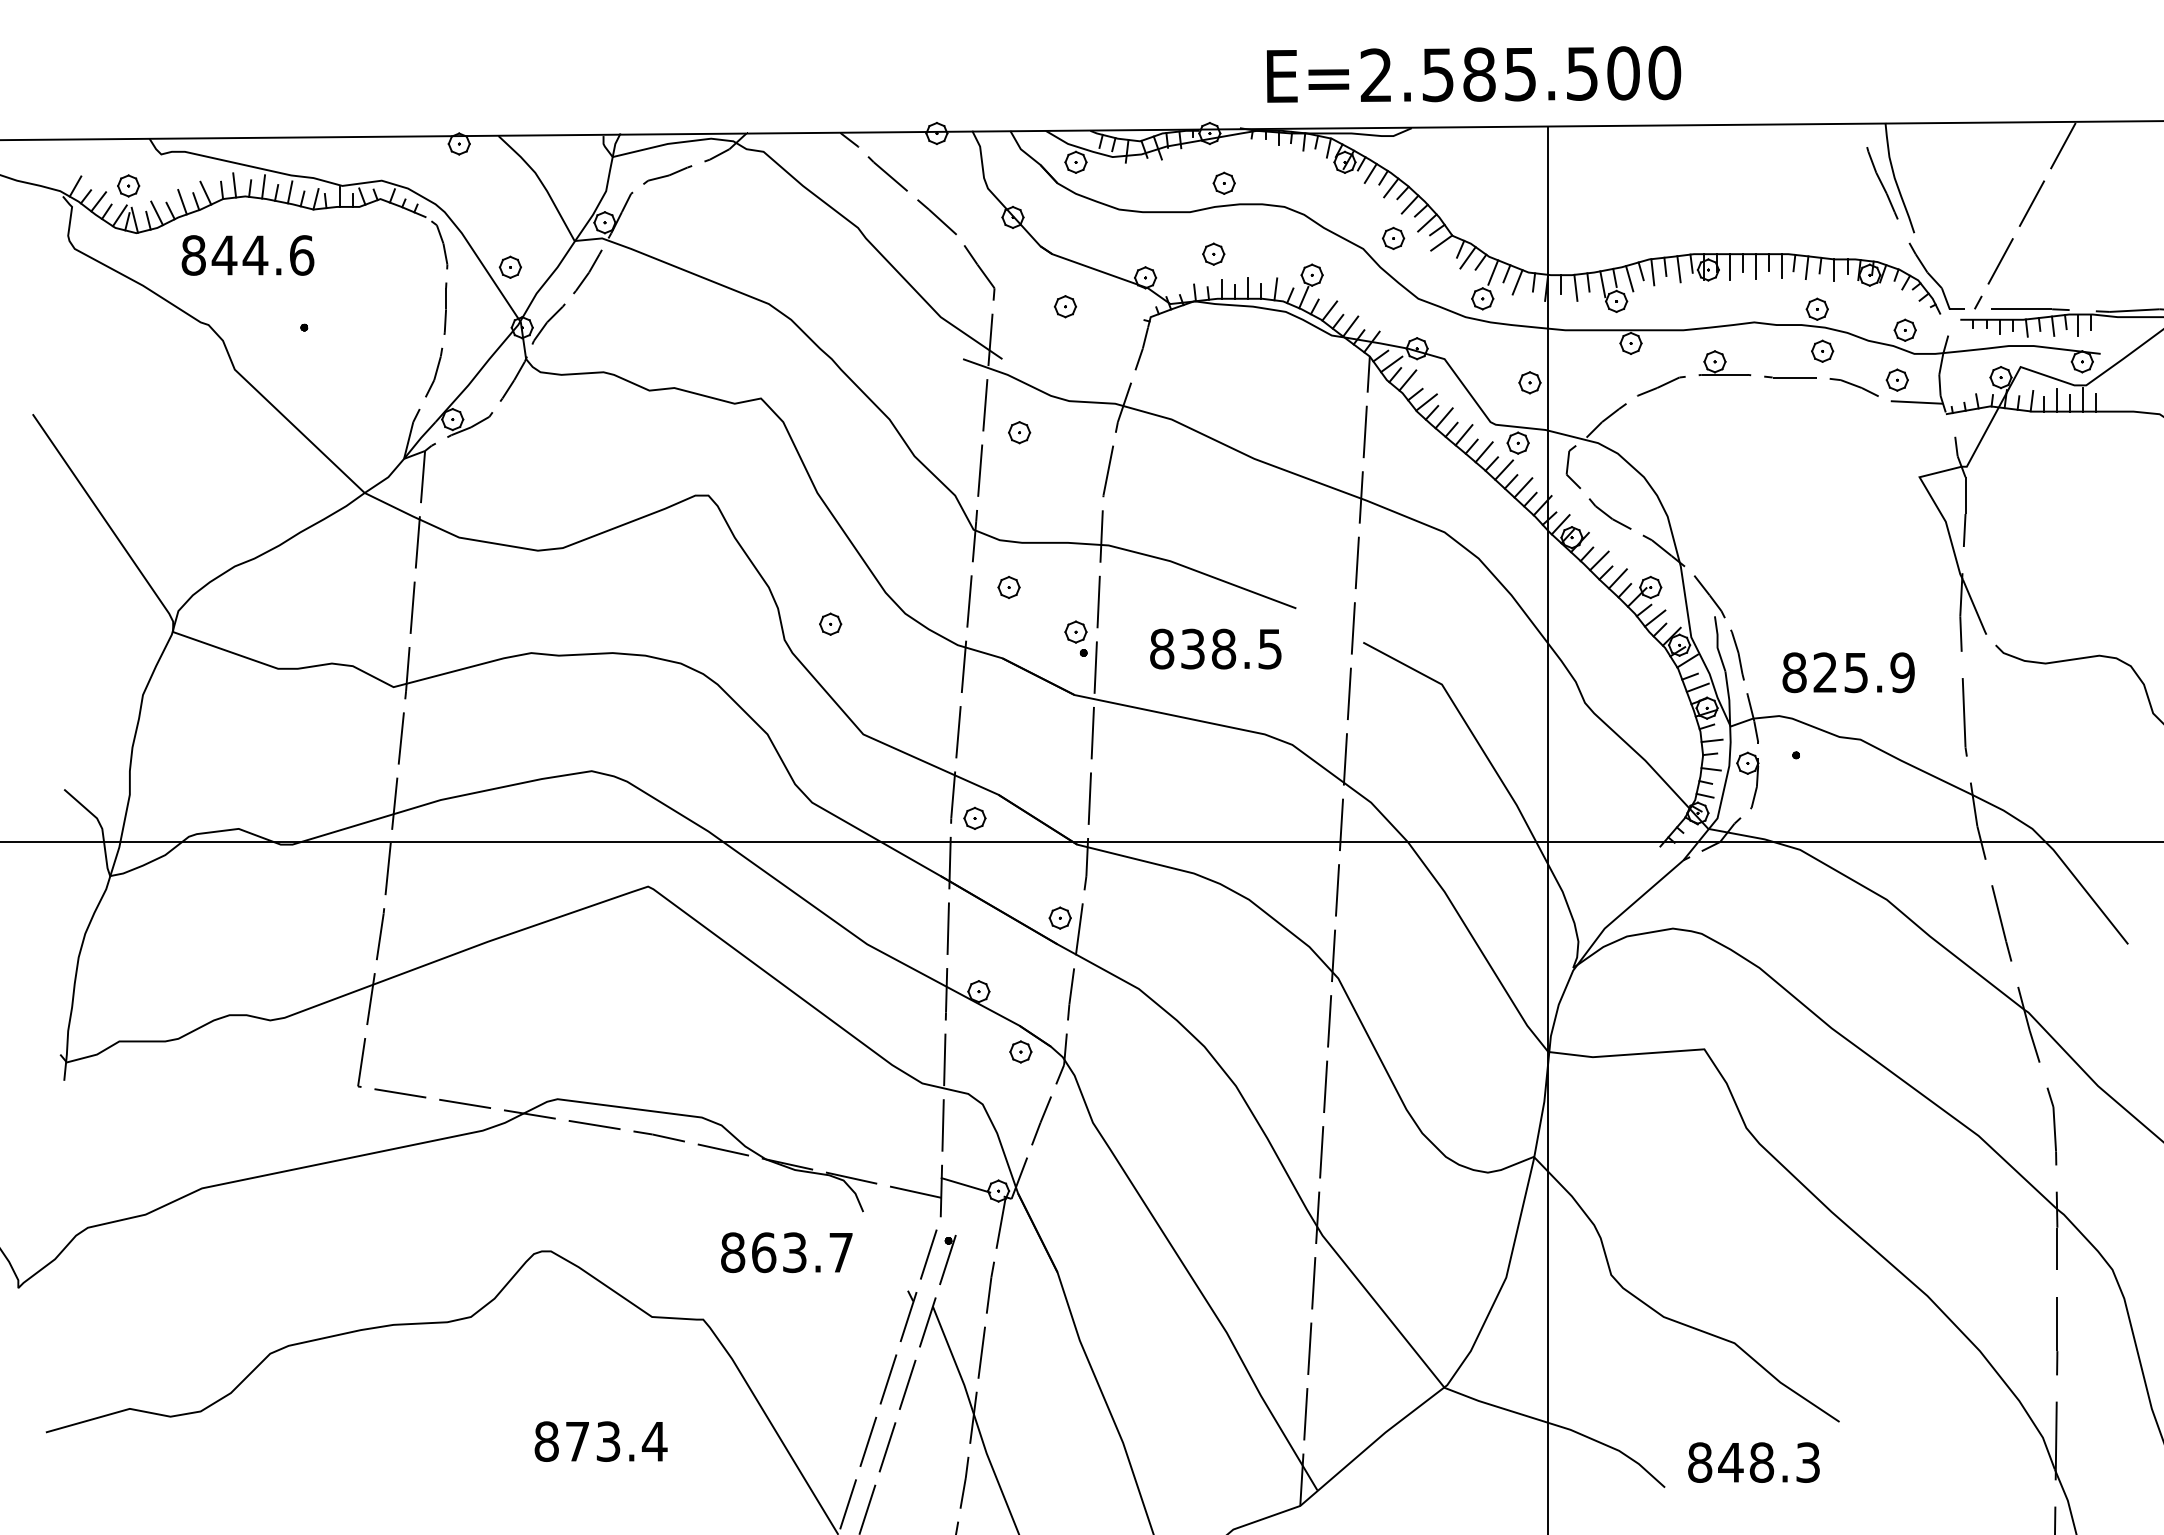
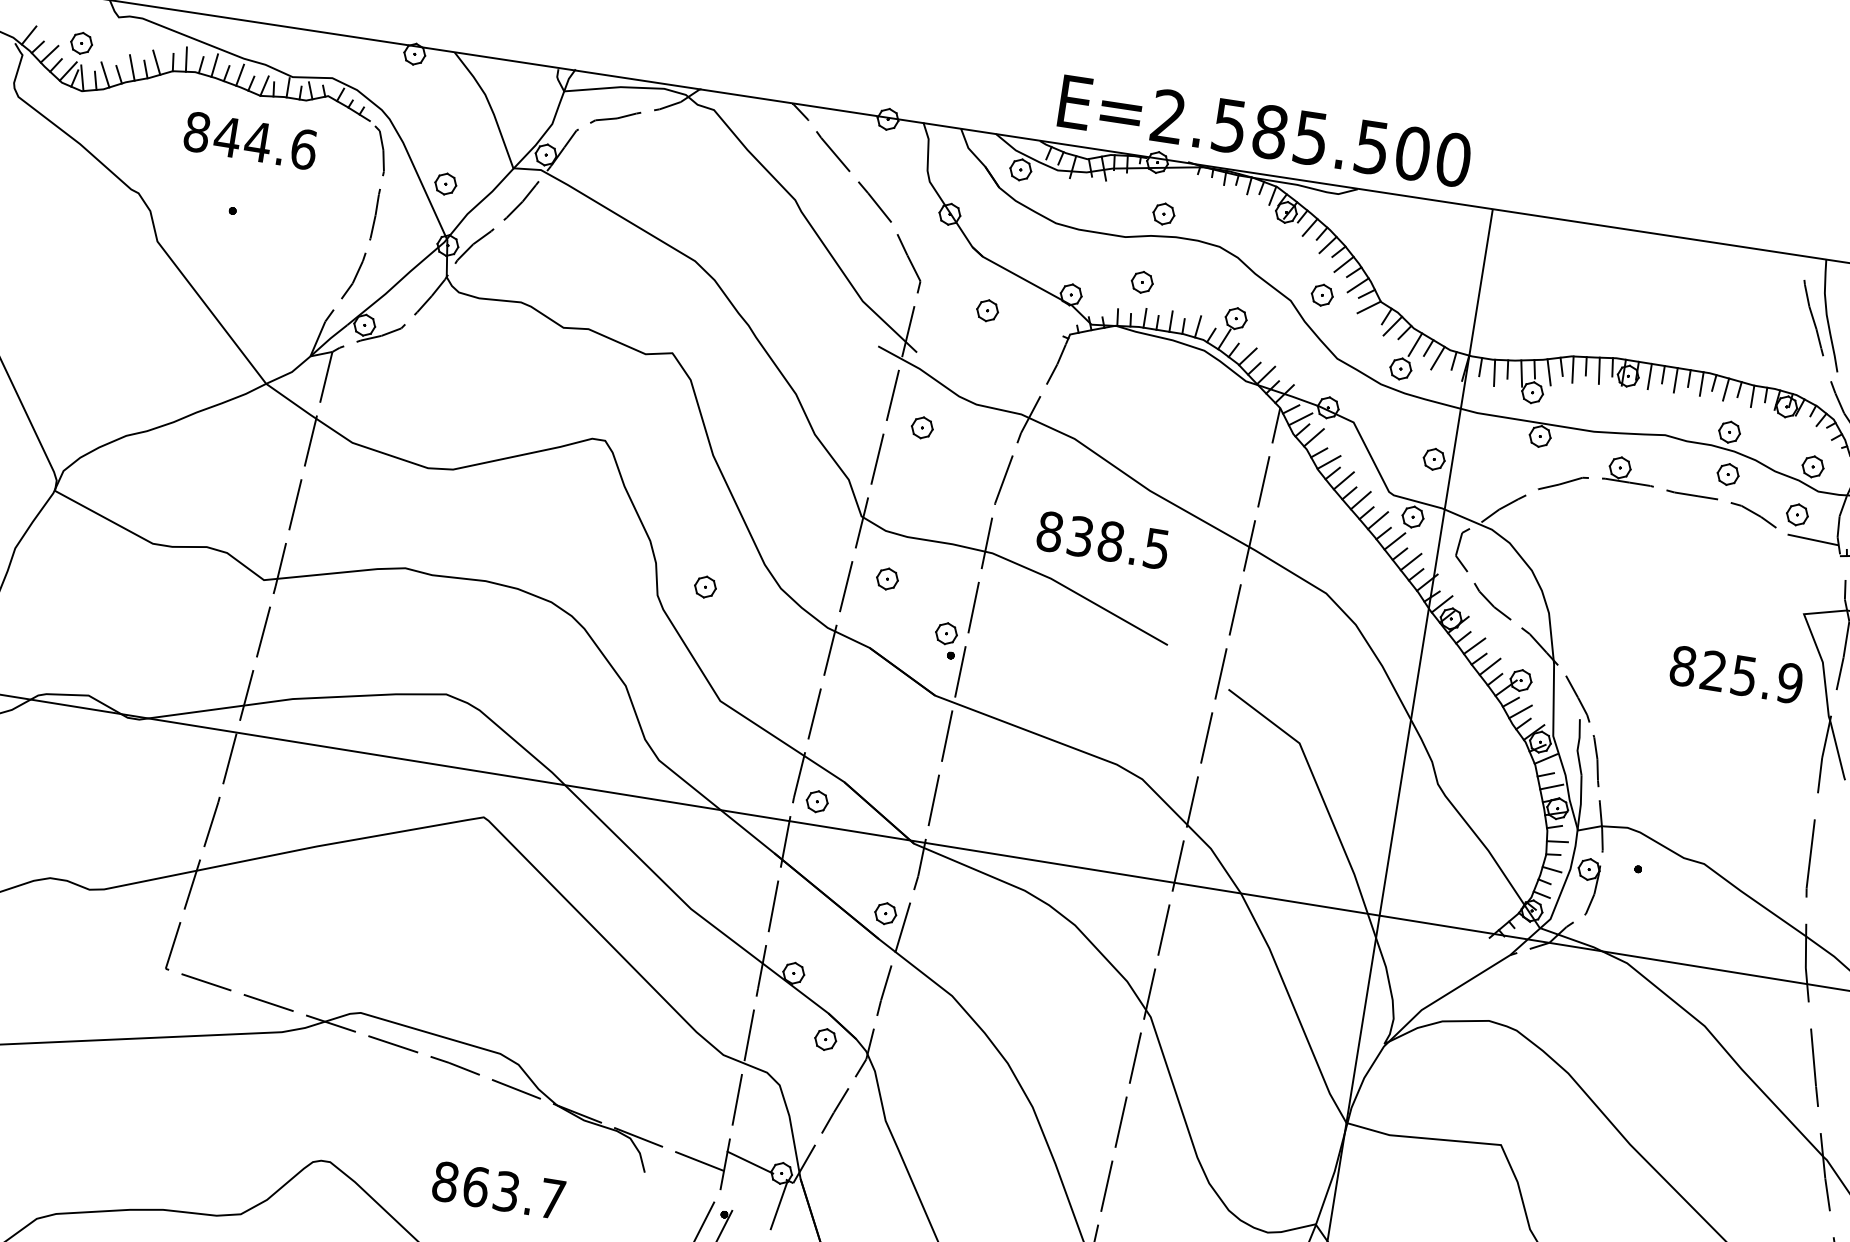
text: (1474, 73) -> (1265, 130), moved
text: (247, 255) -> (250, 140), moved
text: (1215, 648) -> (1102, 539), moved
text: (1848, 672) -> (1736, 674), moved
text: (786, 1252) -> (498, 1190), moved

